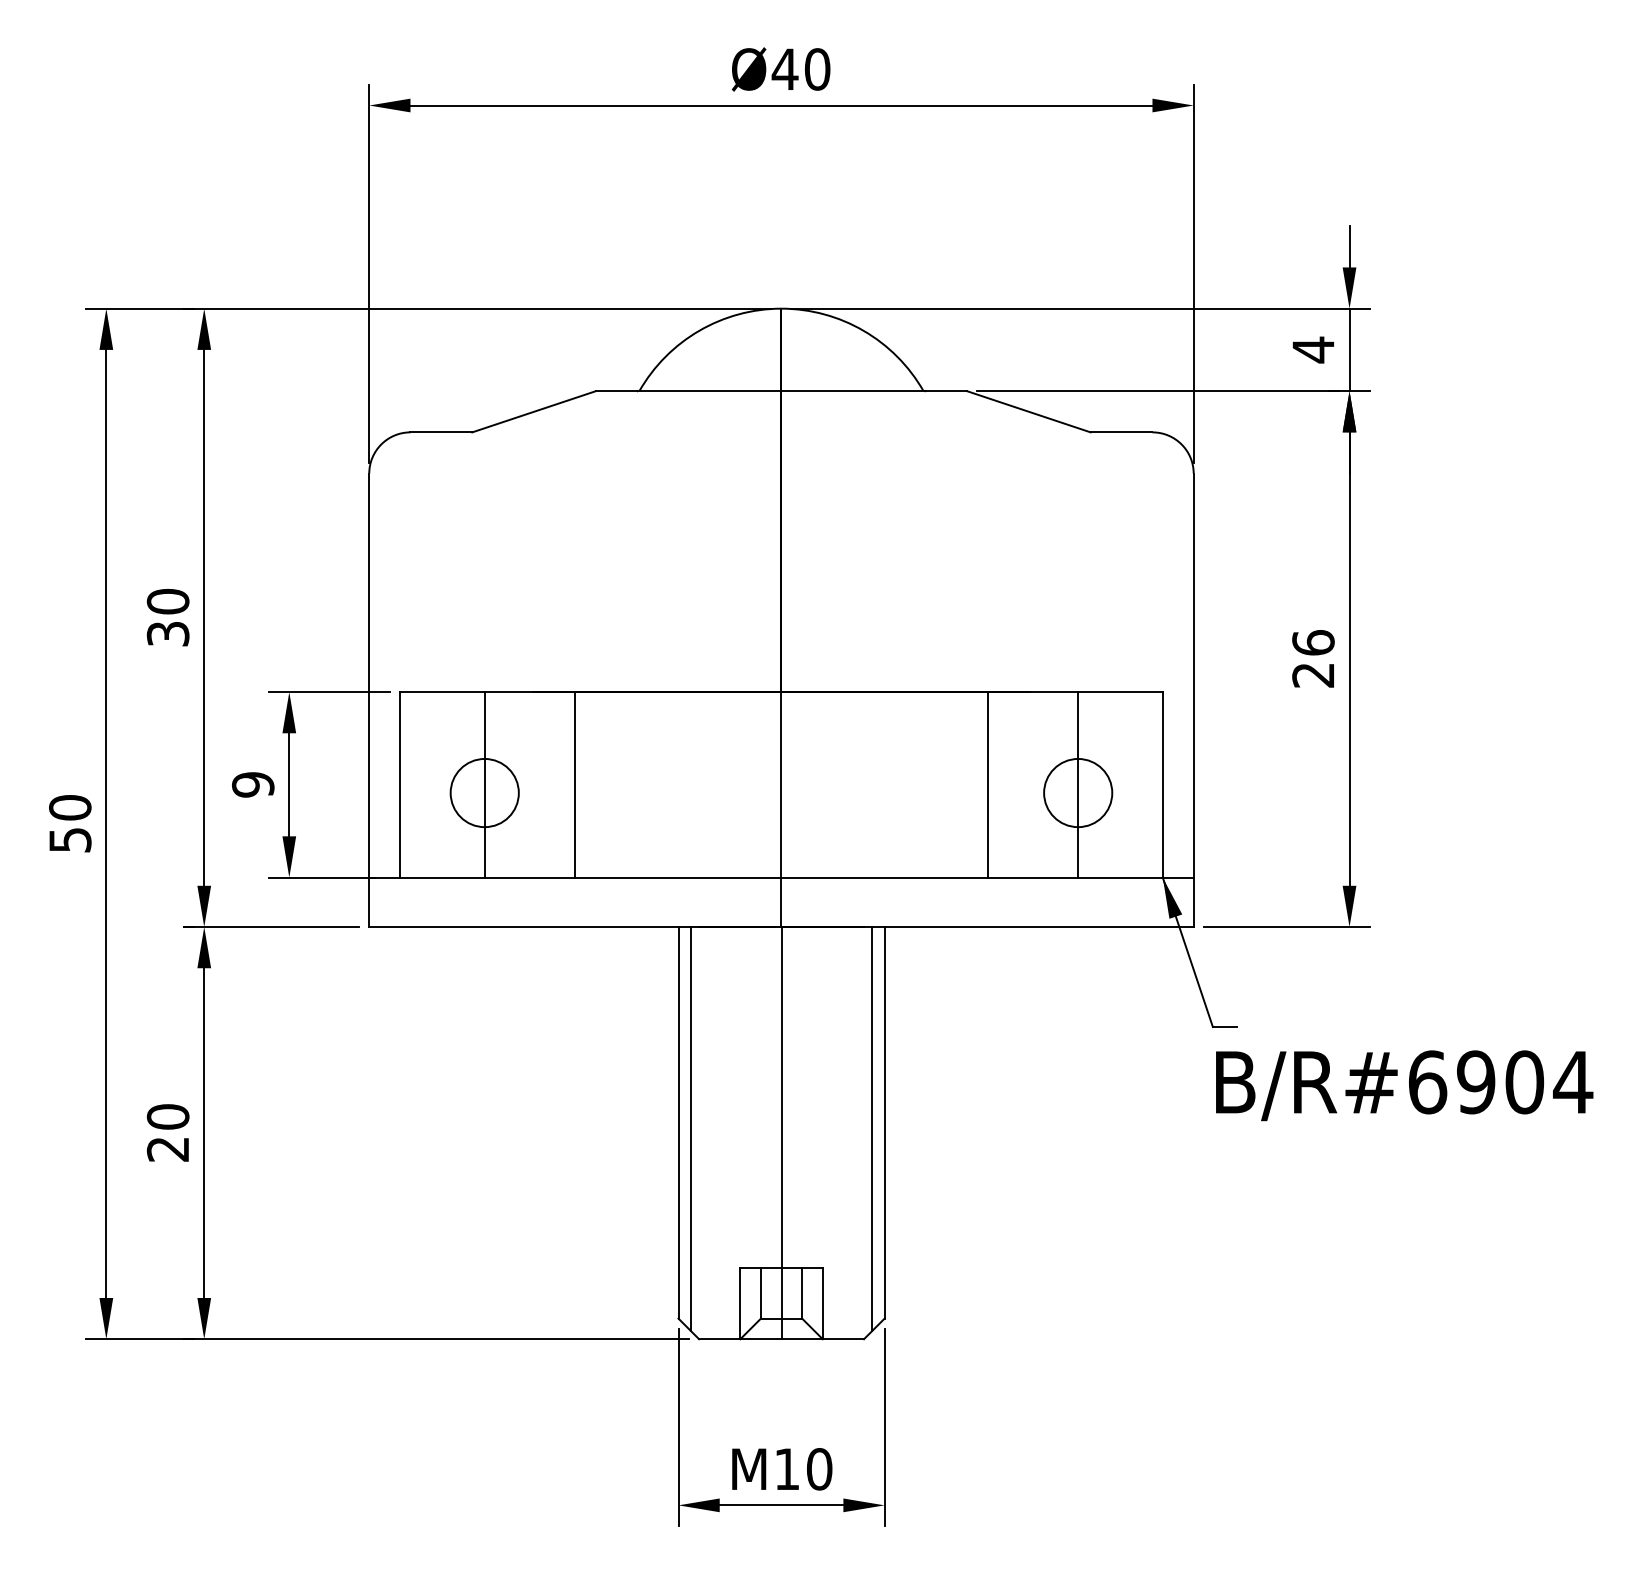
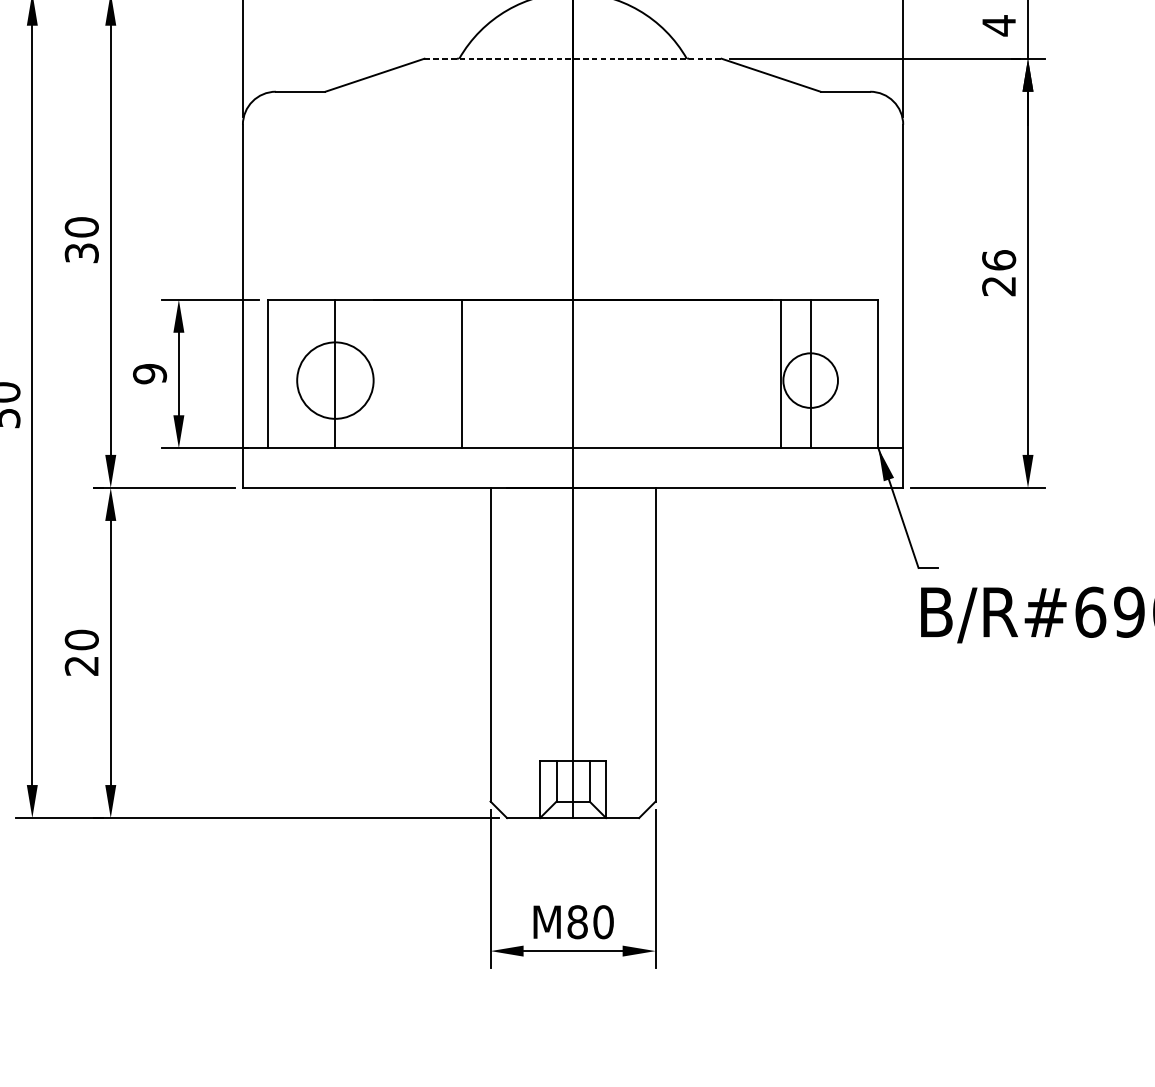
line: (781, 391) -> (573, 59), solid -> dashed
line: (575, 784) -> (461, 373), moved
line: (987, 784) -> (780, 373), moved
circle: (484, 792) -> (335, 380), size x1.4
line: (690, 1128) -> (500, 649), removed
line: (872, 1128) -> (645, 649), removed
text: (786, 1469) -> (577, 922), M10 -> M80

